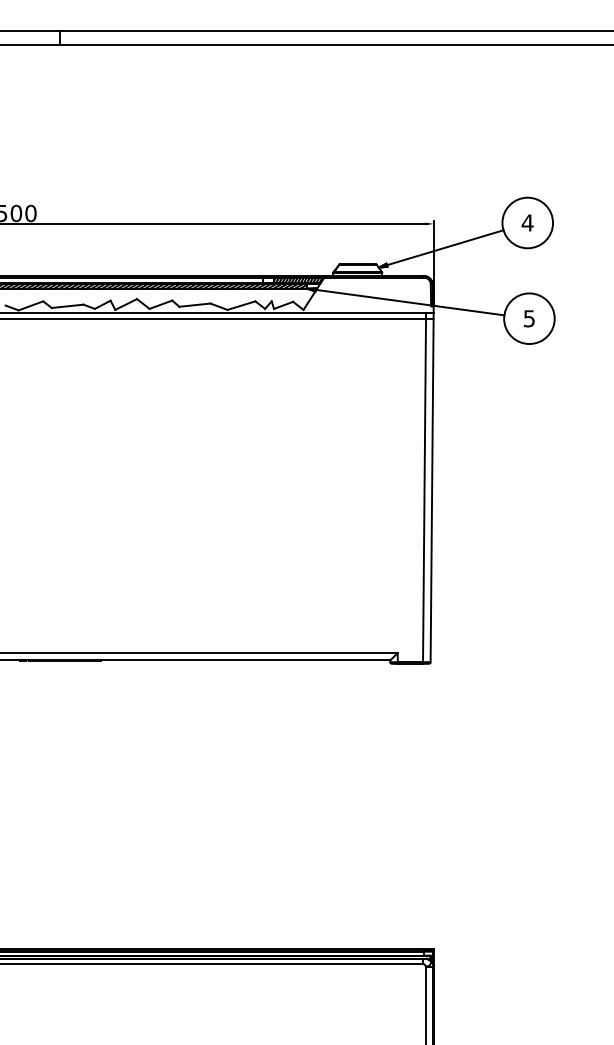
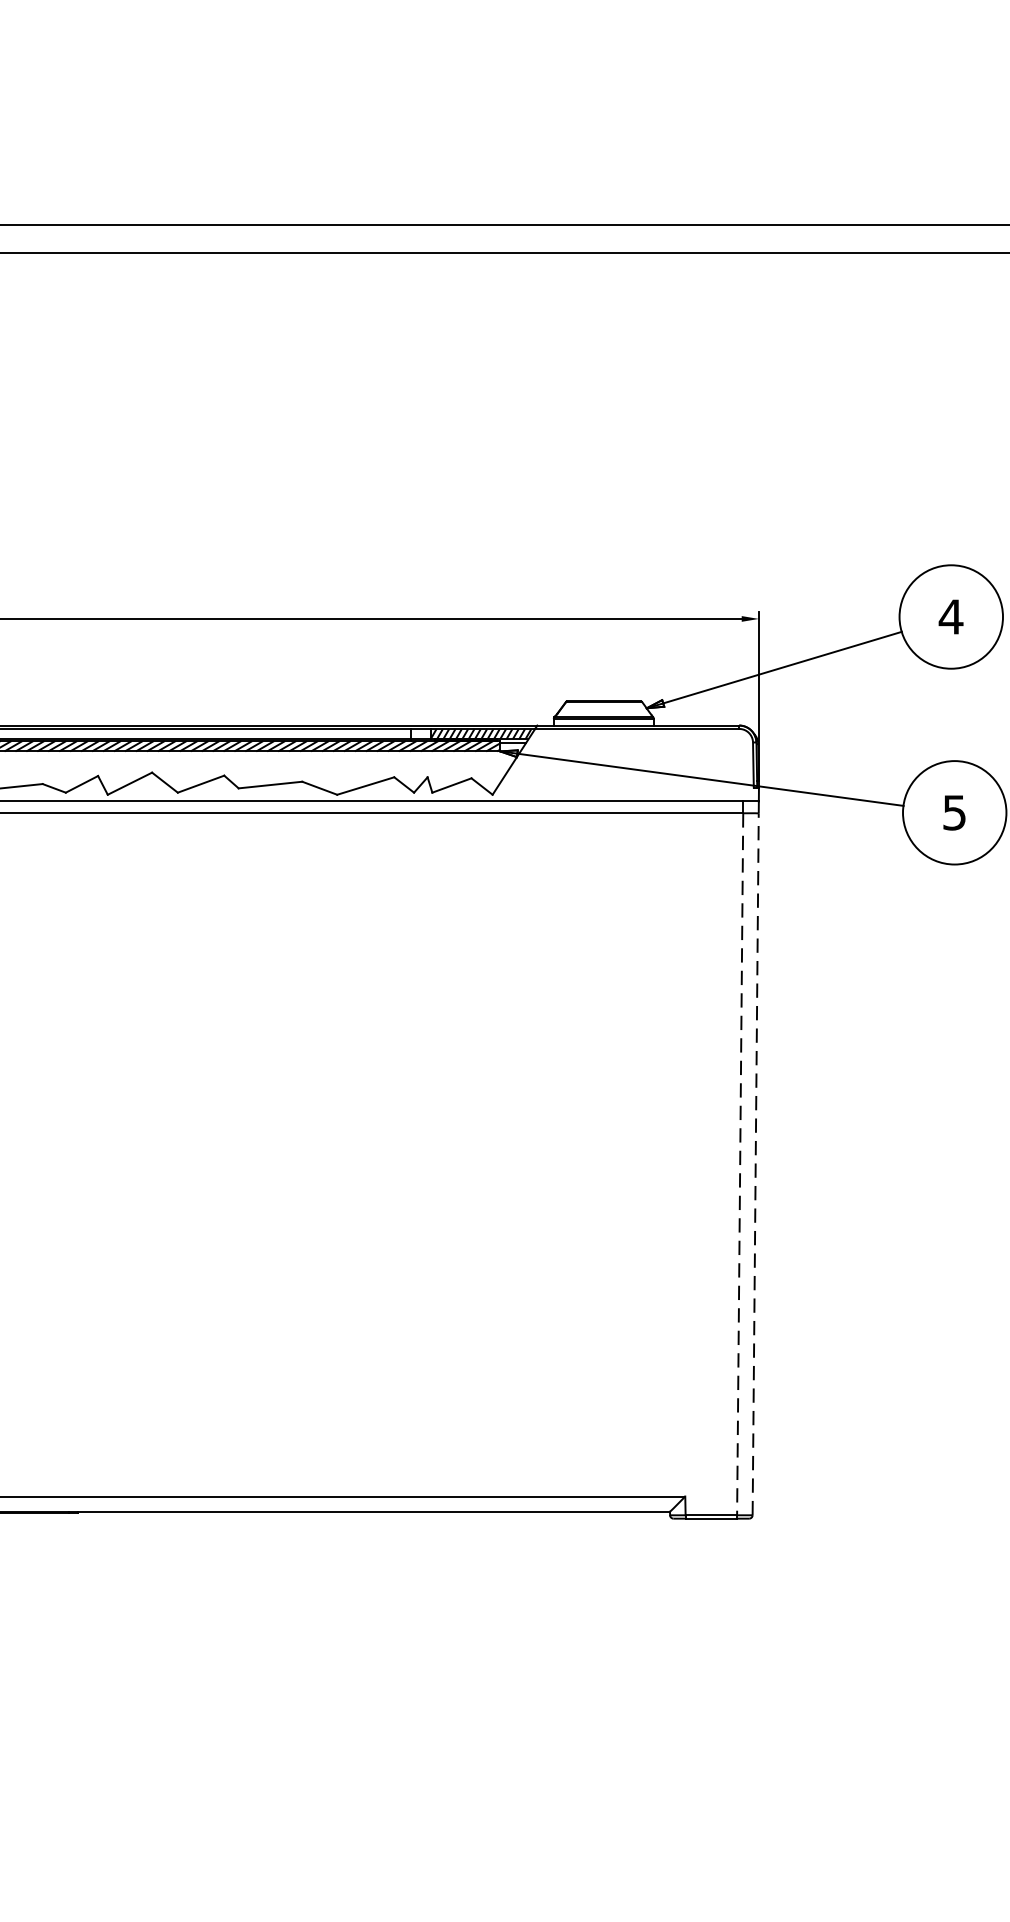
line: (424, 490) -> (740, 1164), solid -> dashed
line: (432, 490) -> (756, 1164), solid -> dashed

